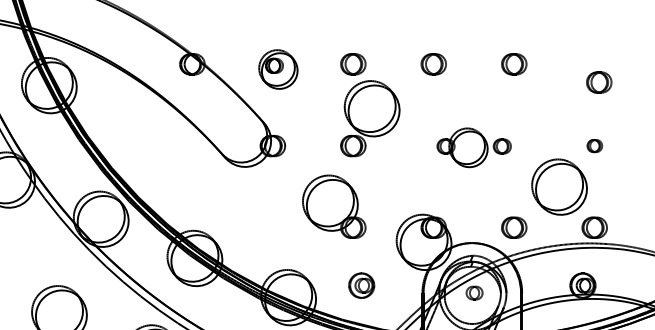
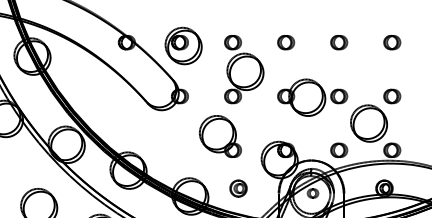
part: (278, 68) -> (183, 45), size x1.43
part: (599, 82) -> (392, 42), moved
part: (595, 146) -> (392, 96), size x1.67
part: (473, 147) -> (312, 97), size x1.43

